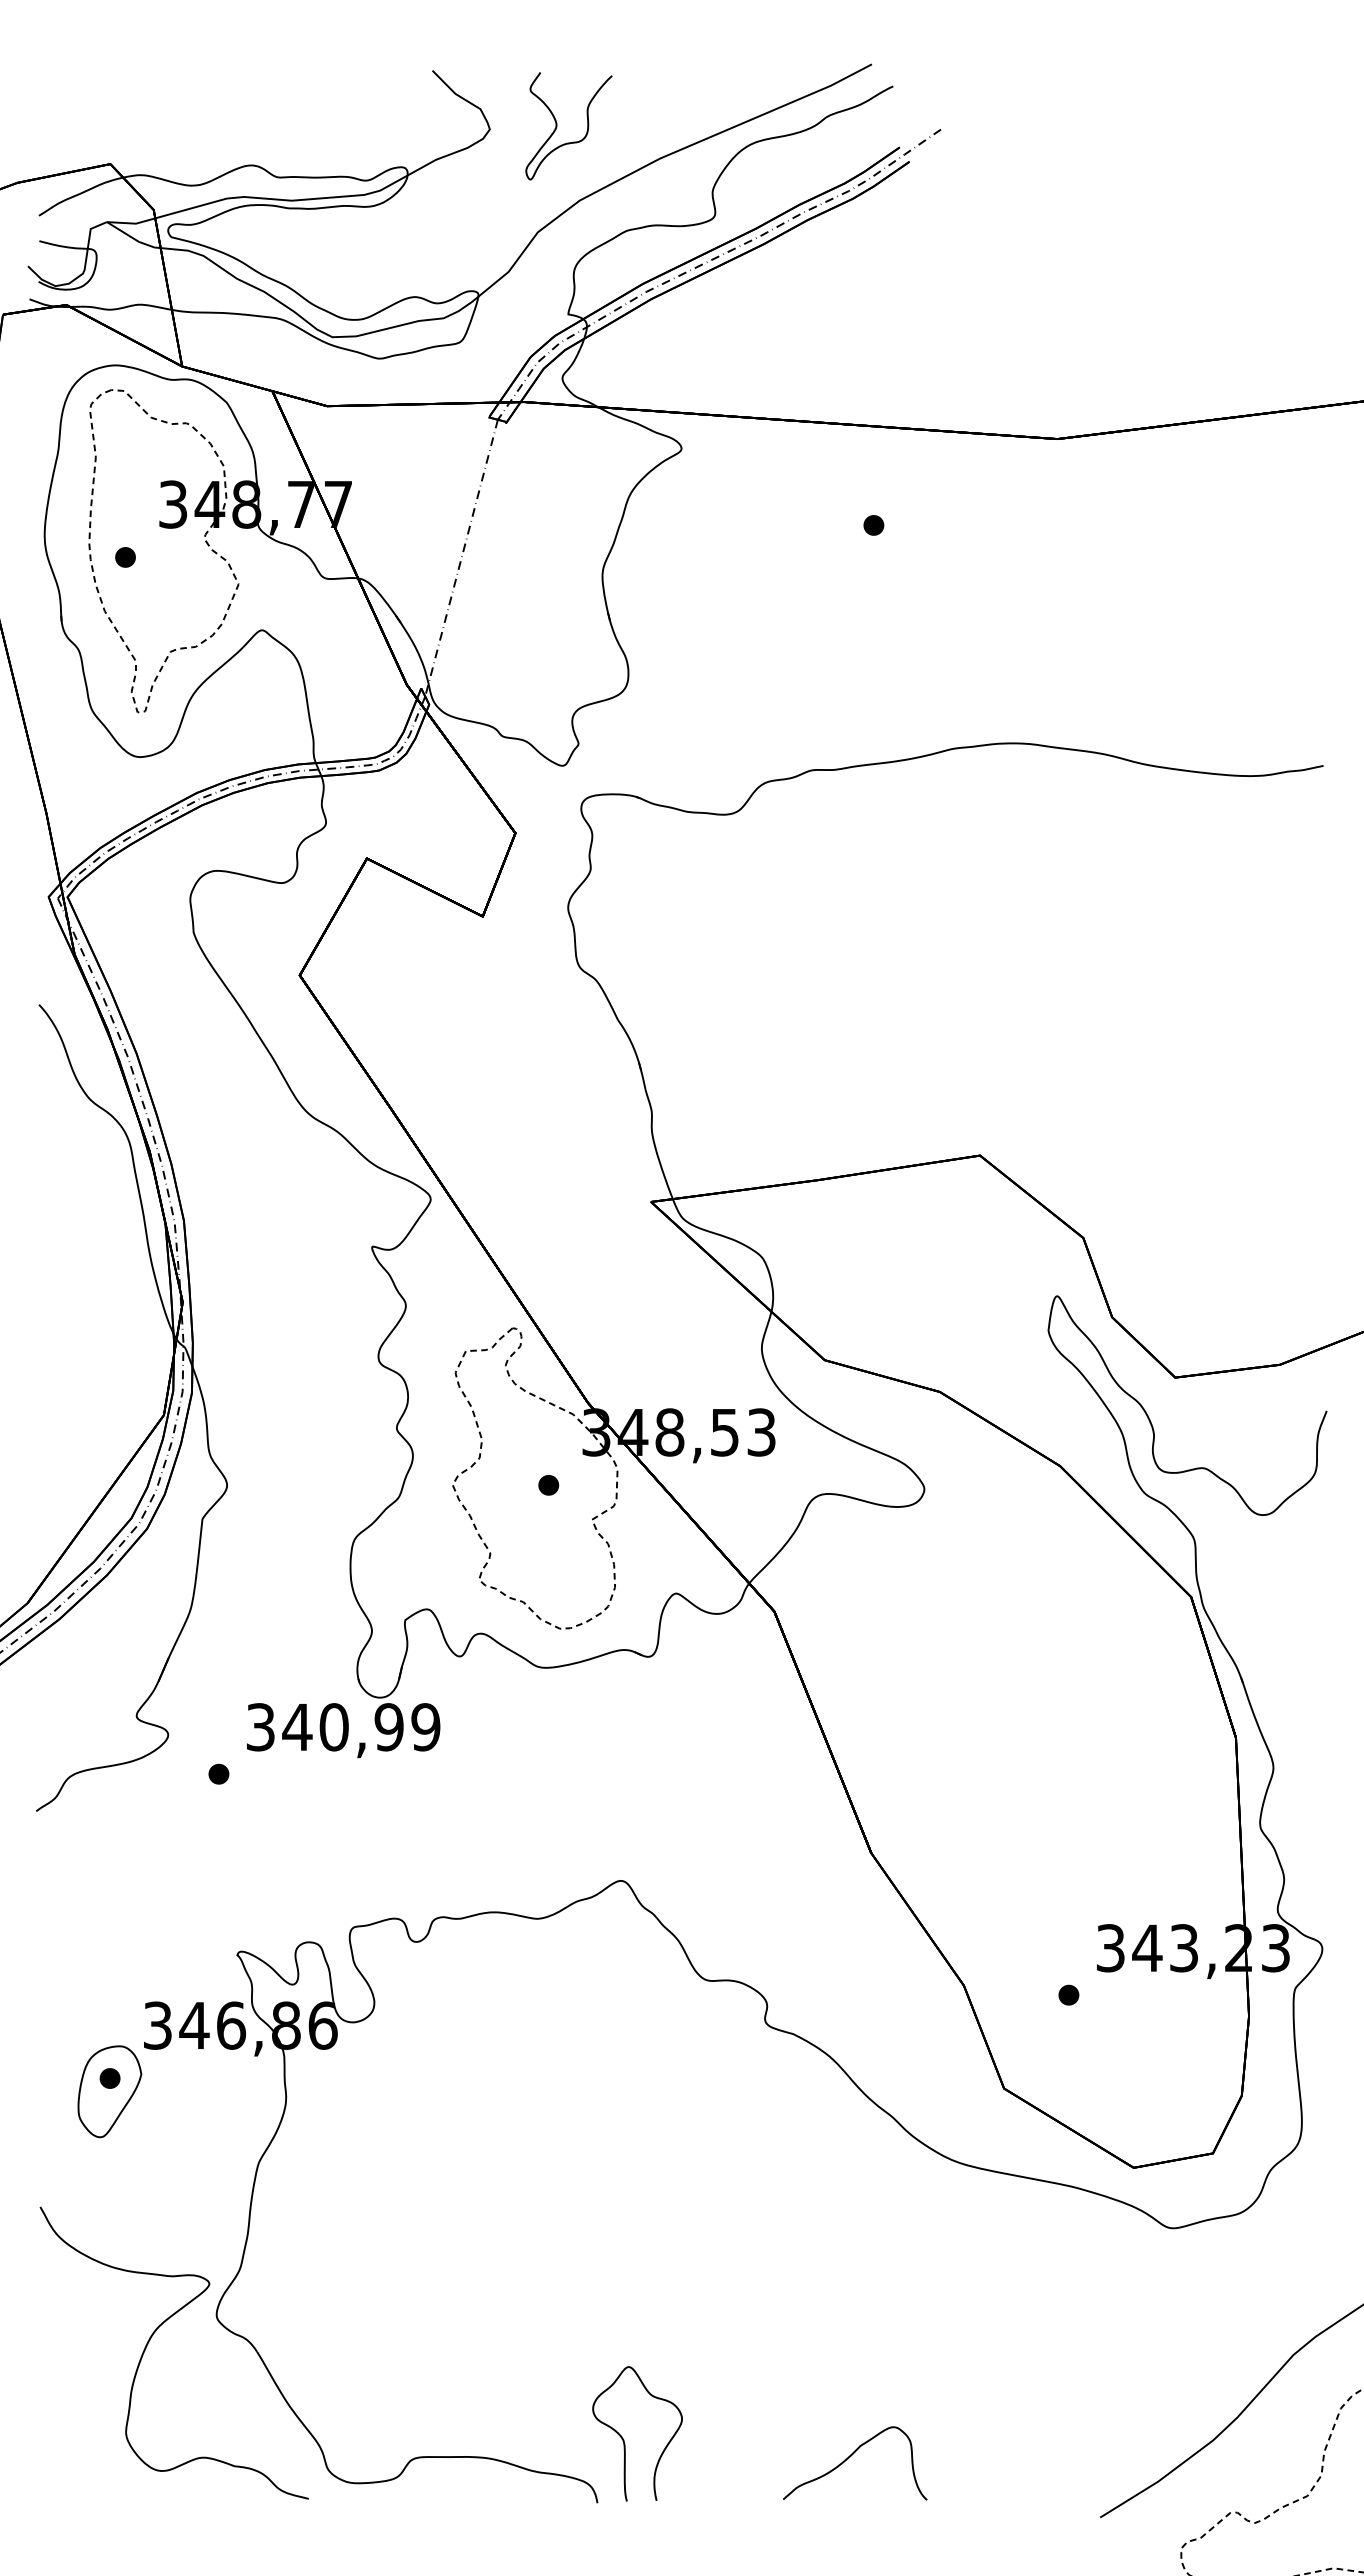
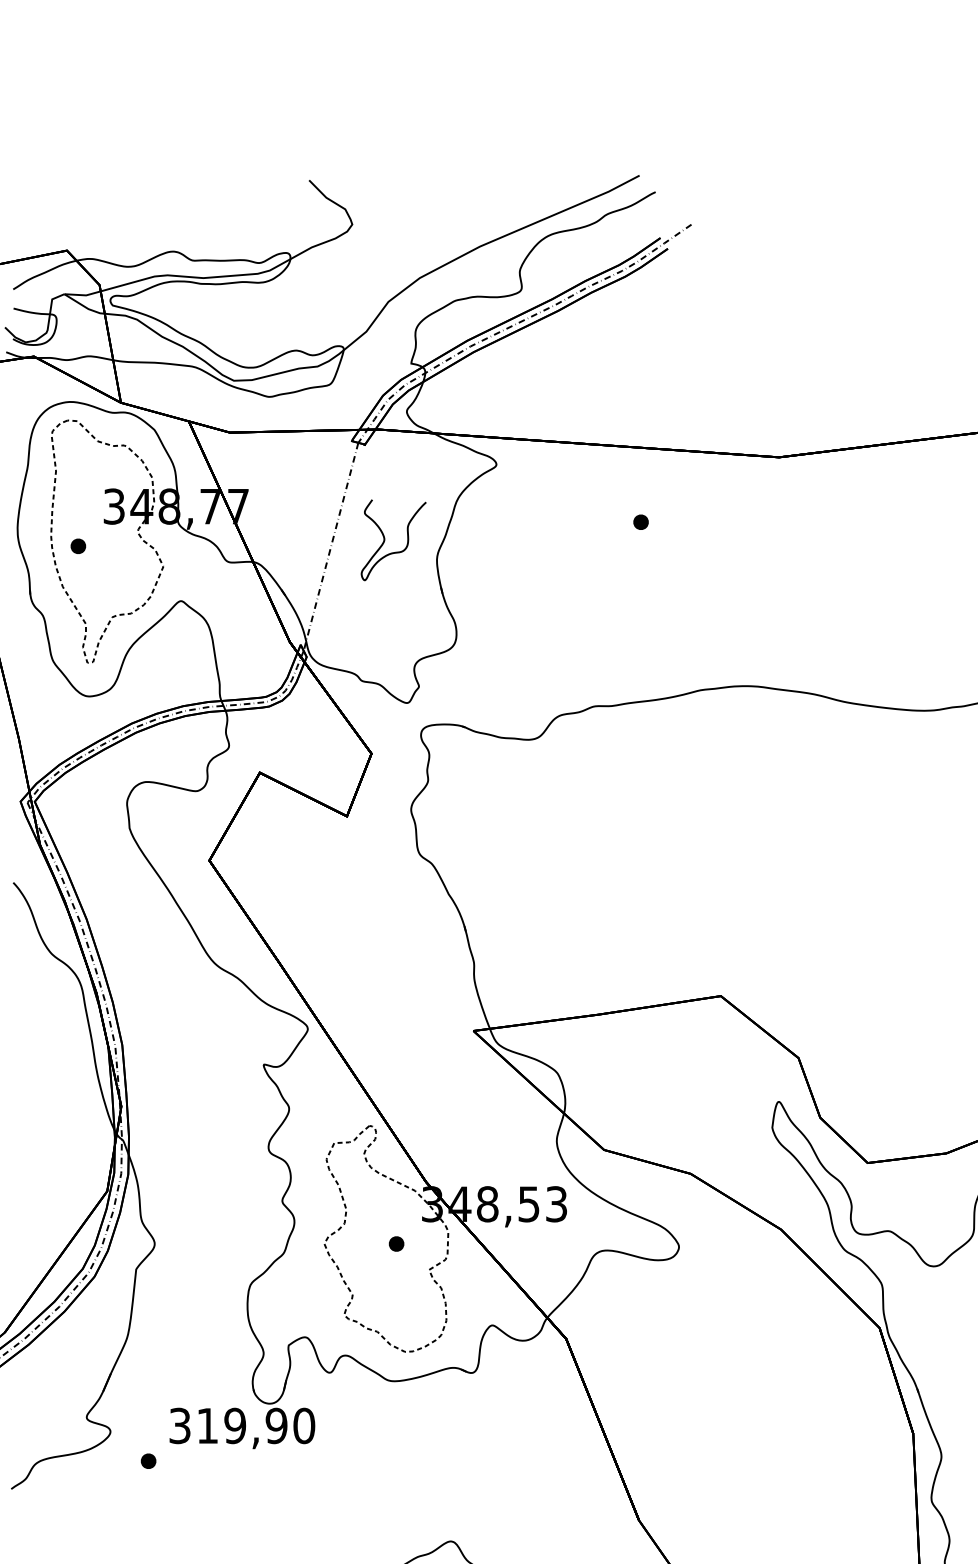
curve: (557, 126) -> (385, 540), moved
text: (361, 1727) -> (255, 1426), 340,99 -> 319,90

